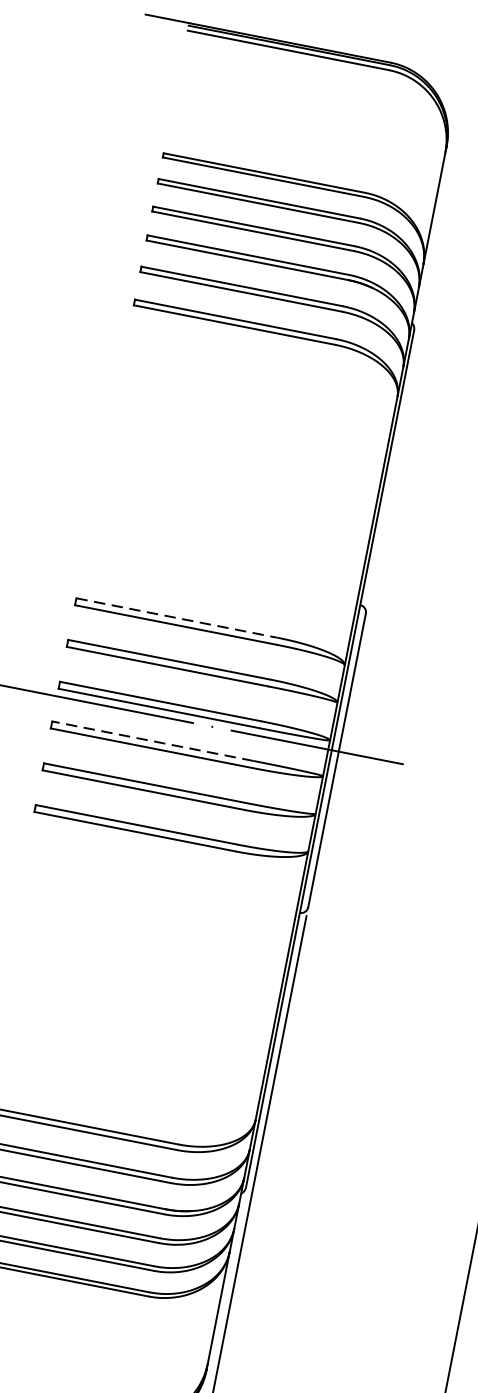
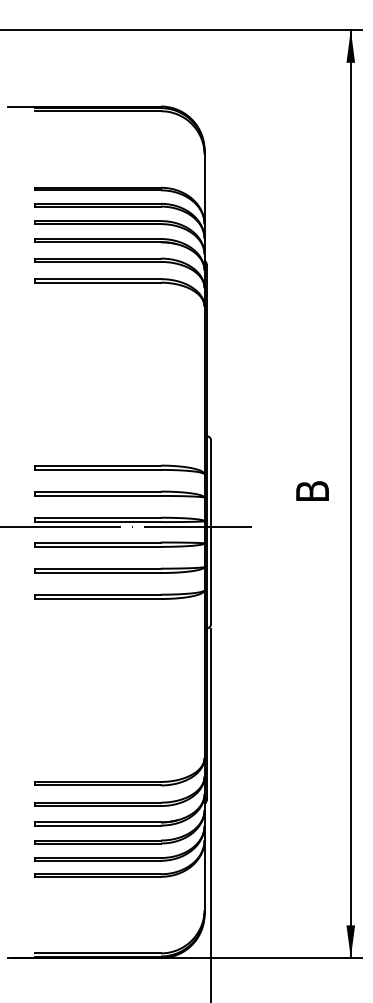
line: (177, 617) -> (98, 465), dashed -> solid
line: (153, 741) -> (98, 542), dashed -> solid

